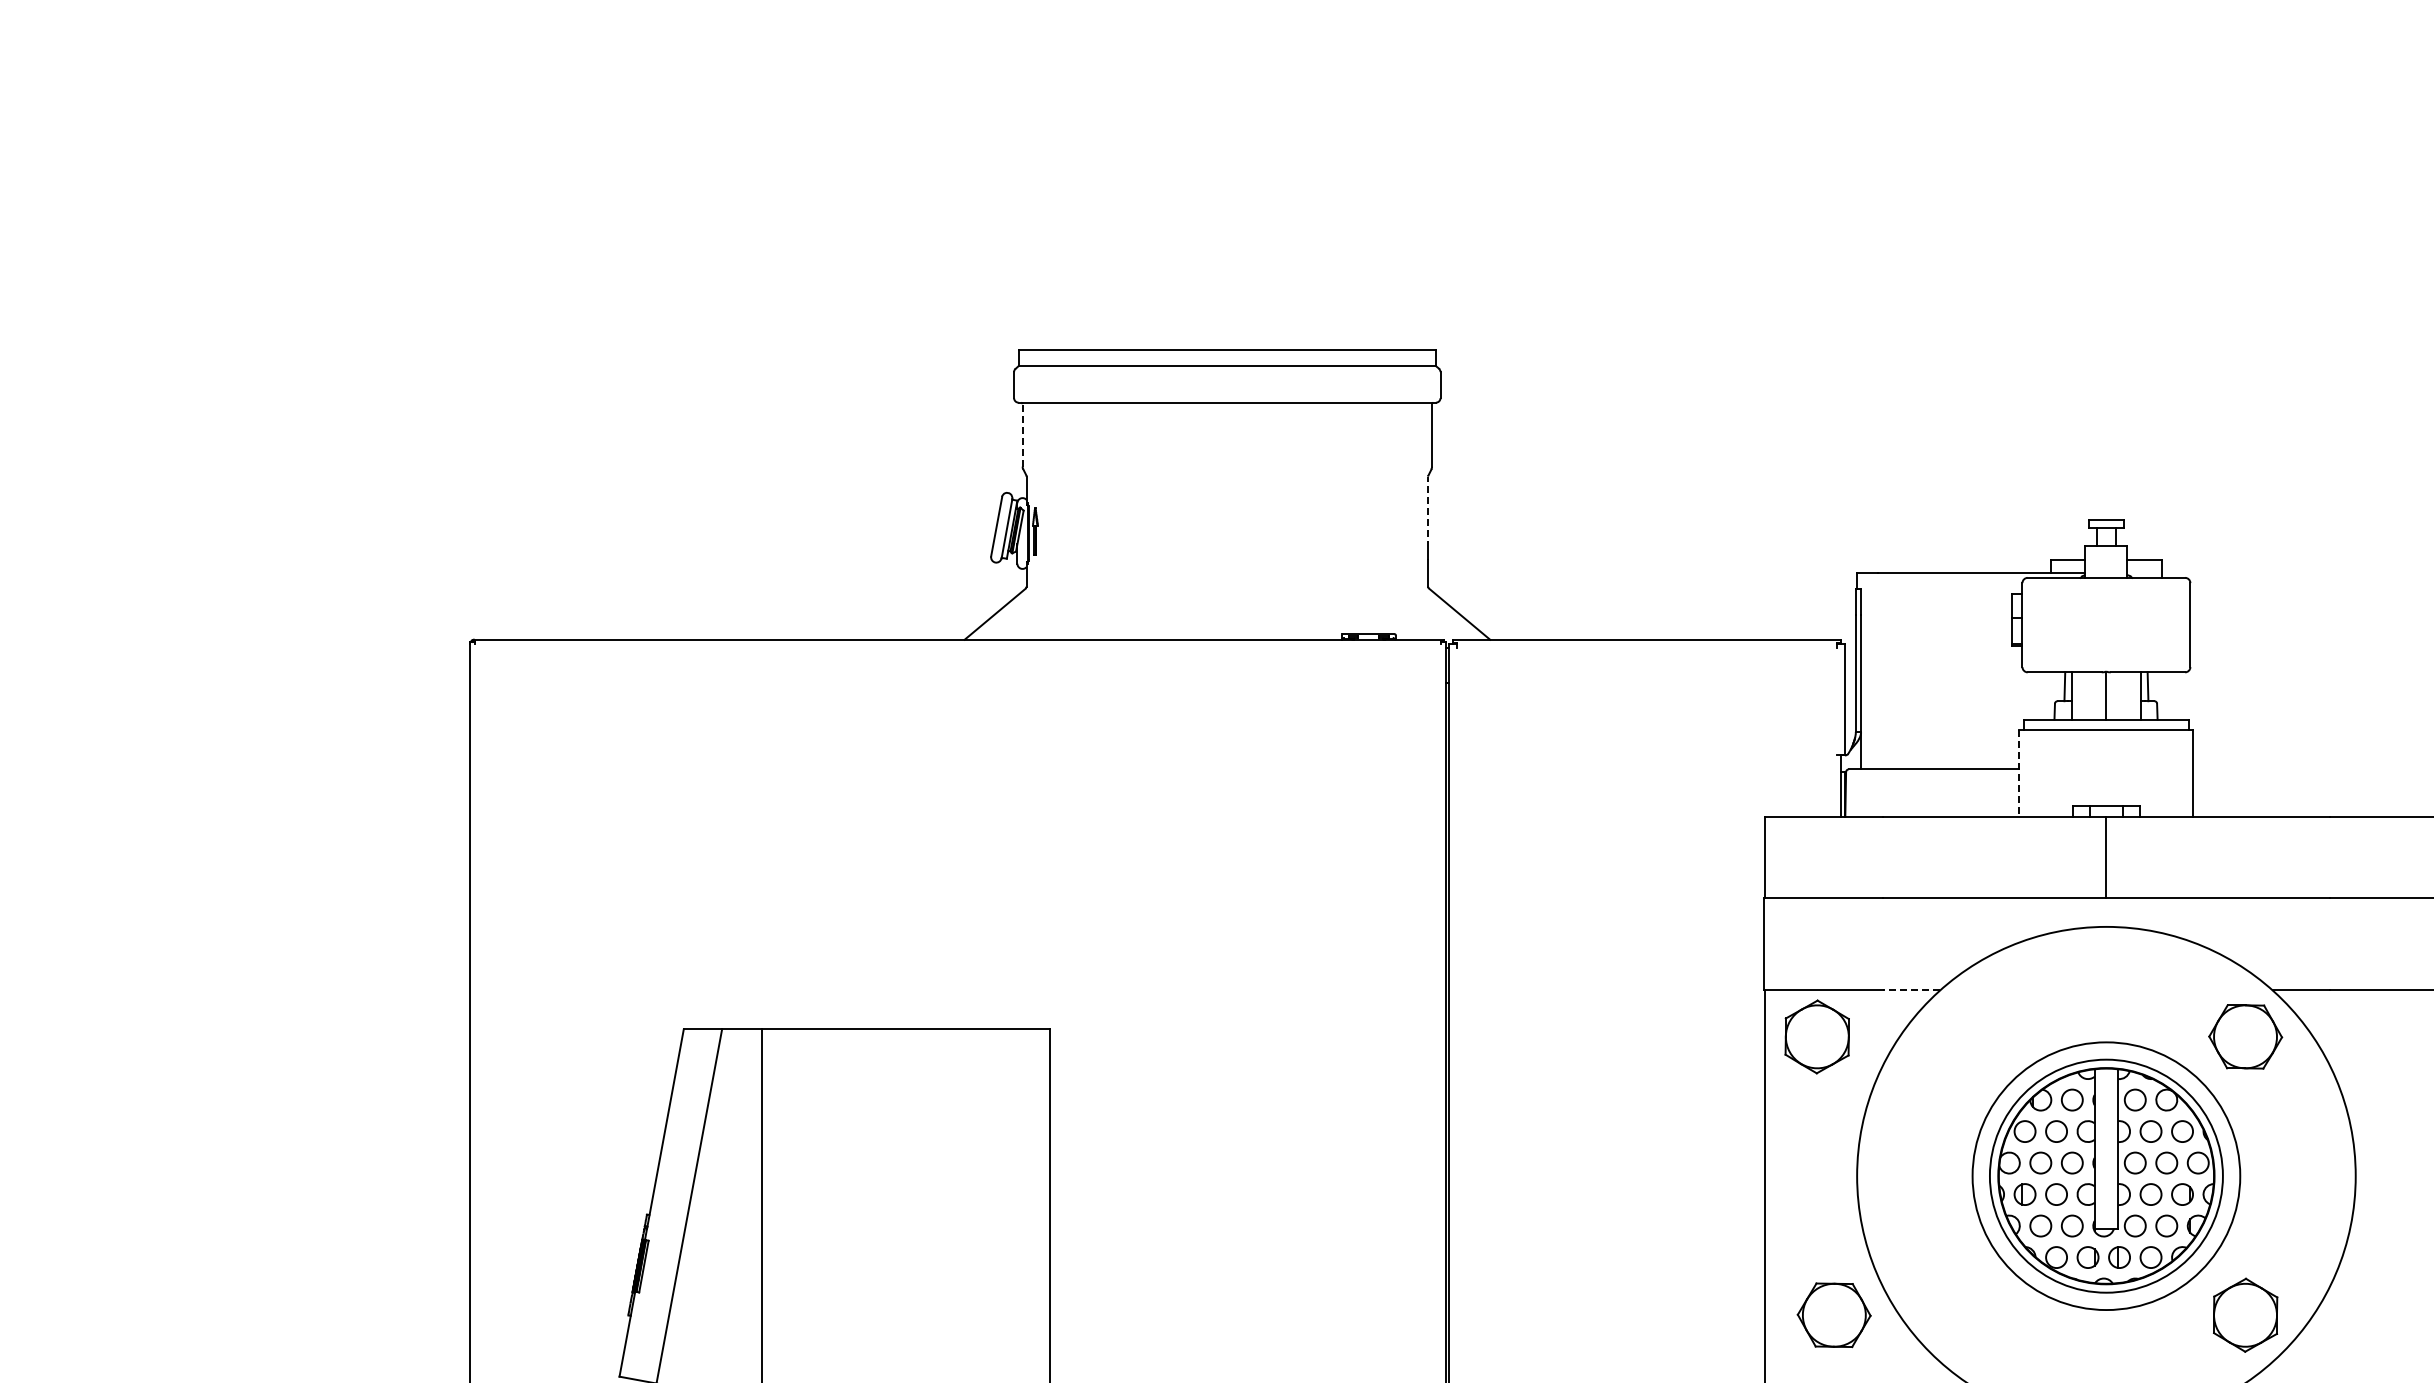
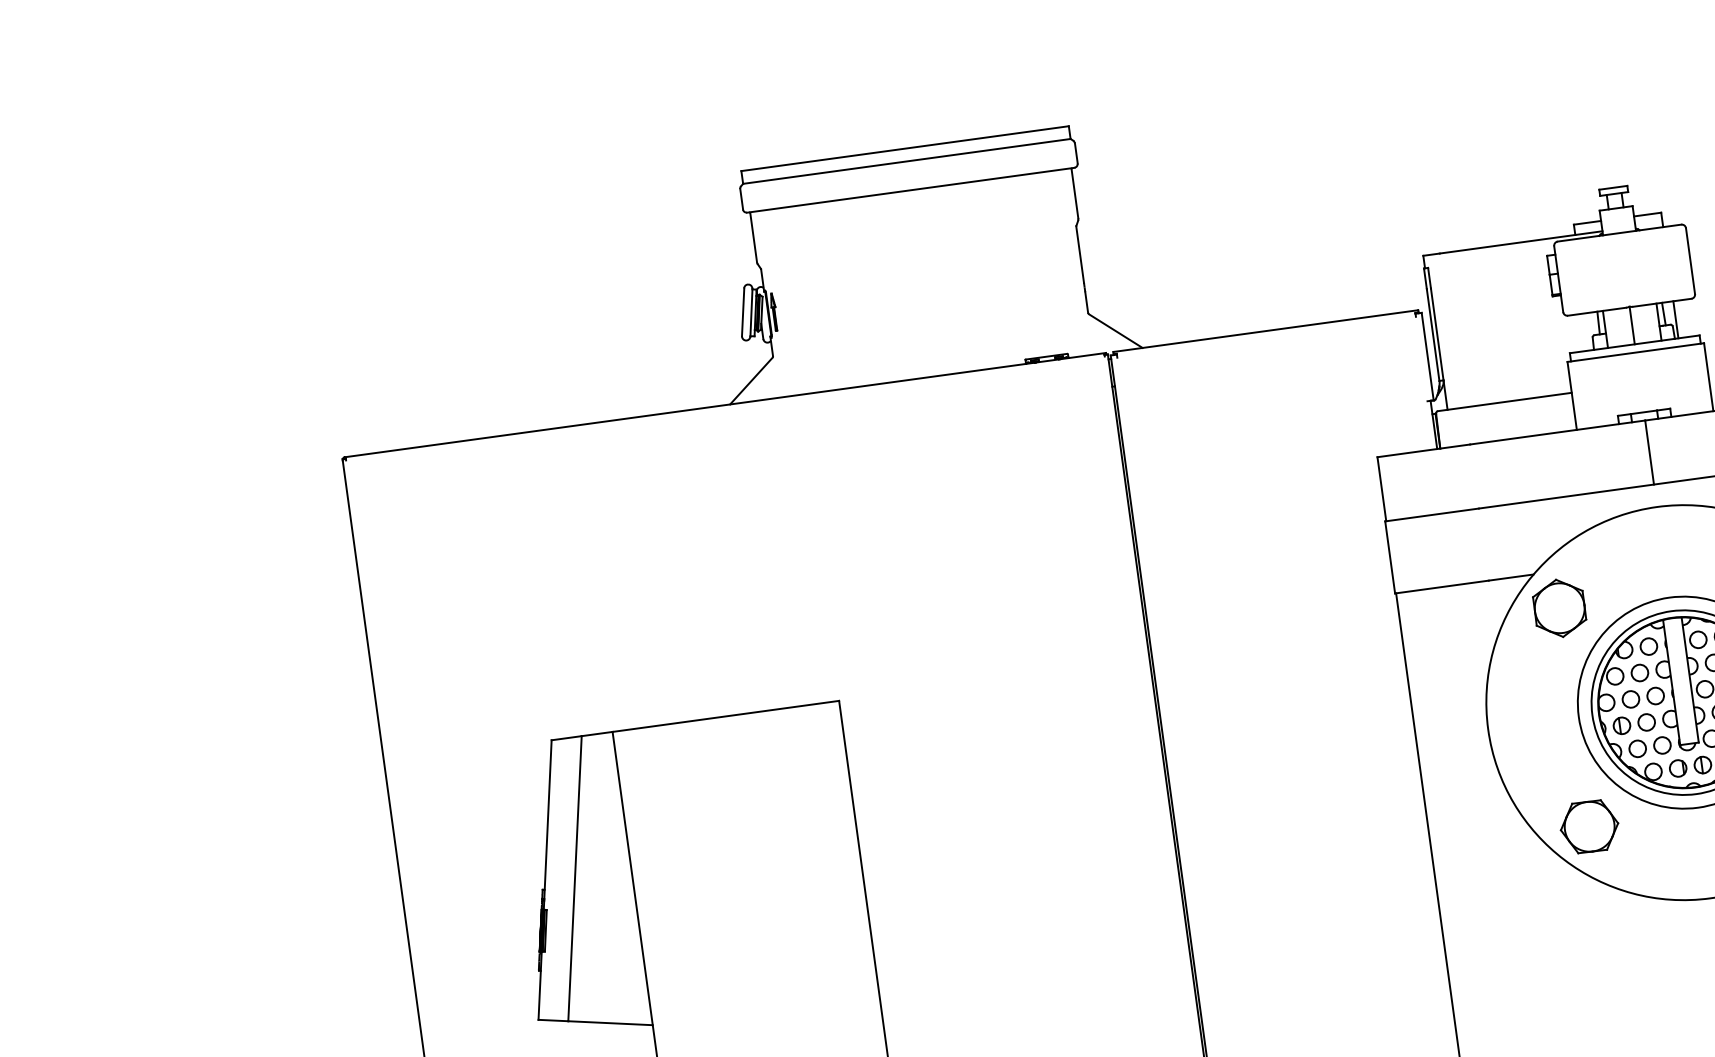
line: (1022, 434) -> (753, 237), dashed -> solid
line: (1428, 512) -> (1080, 254), dashed -> solid
line: (2162, 695) -> (1676, 319), added
line: (2019, 773) -> (1572, 395), dashed -> solid
line: (1911, 990) -> (1510, 577), dashed -> solid
part: (1816, 1036) -> (1559, 608), moved
part: (1833, 1315) -> (1589, 827), moved

